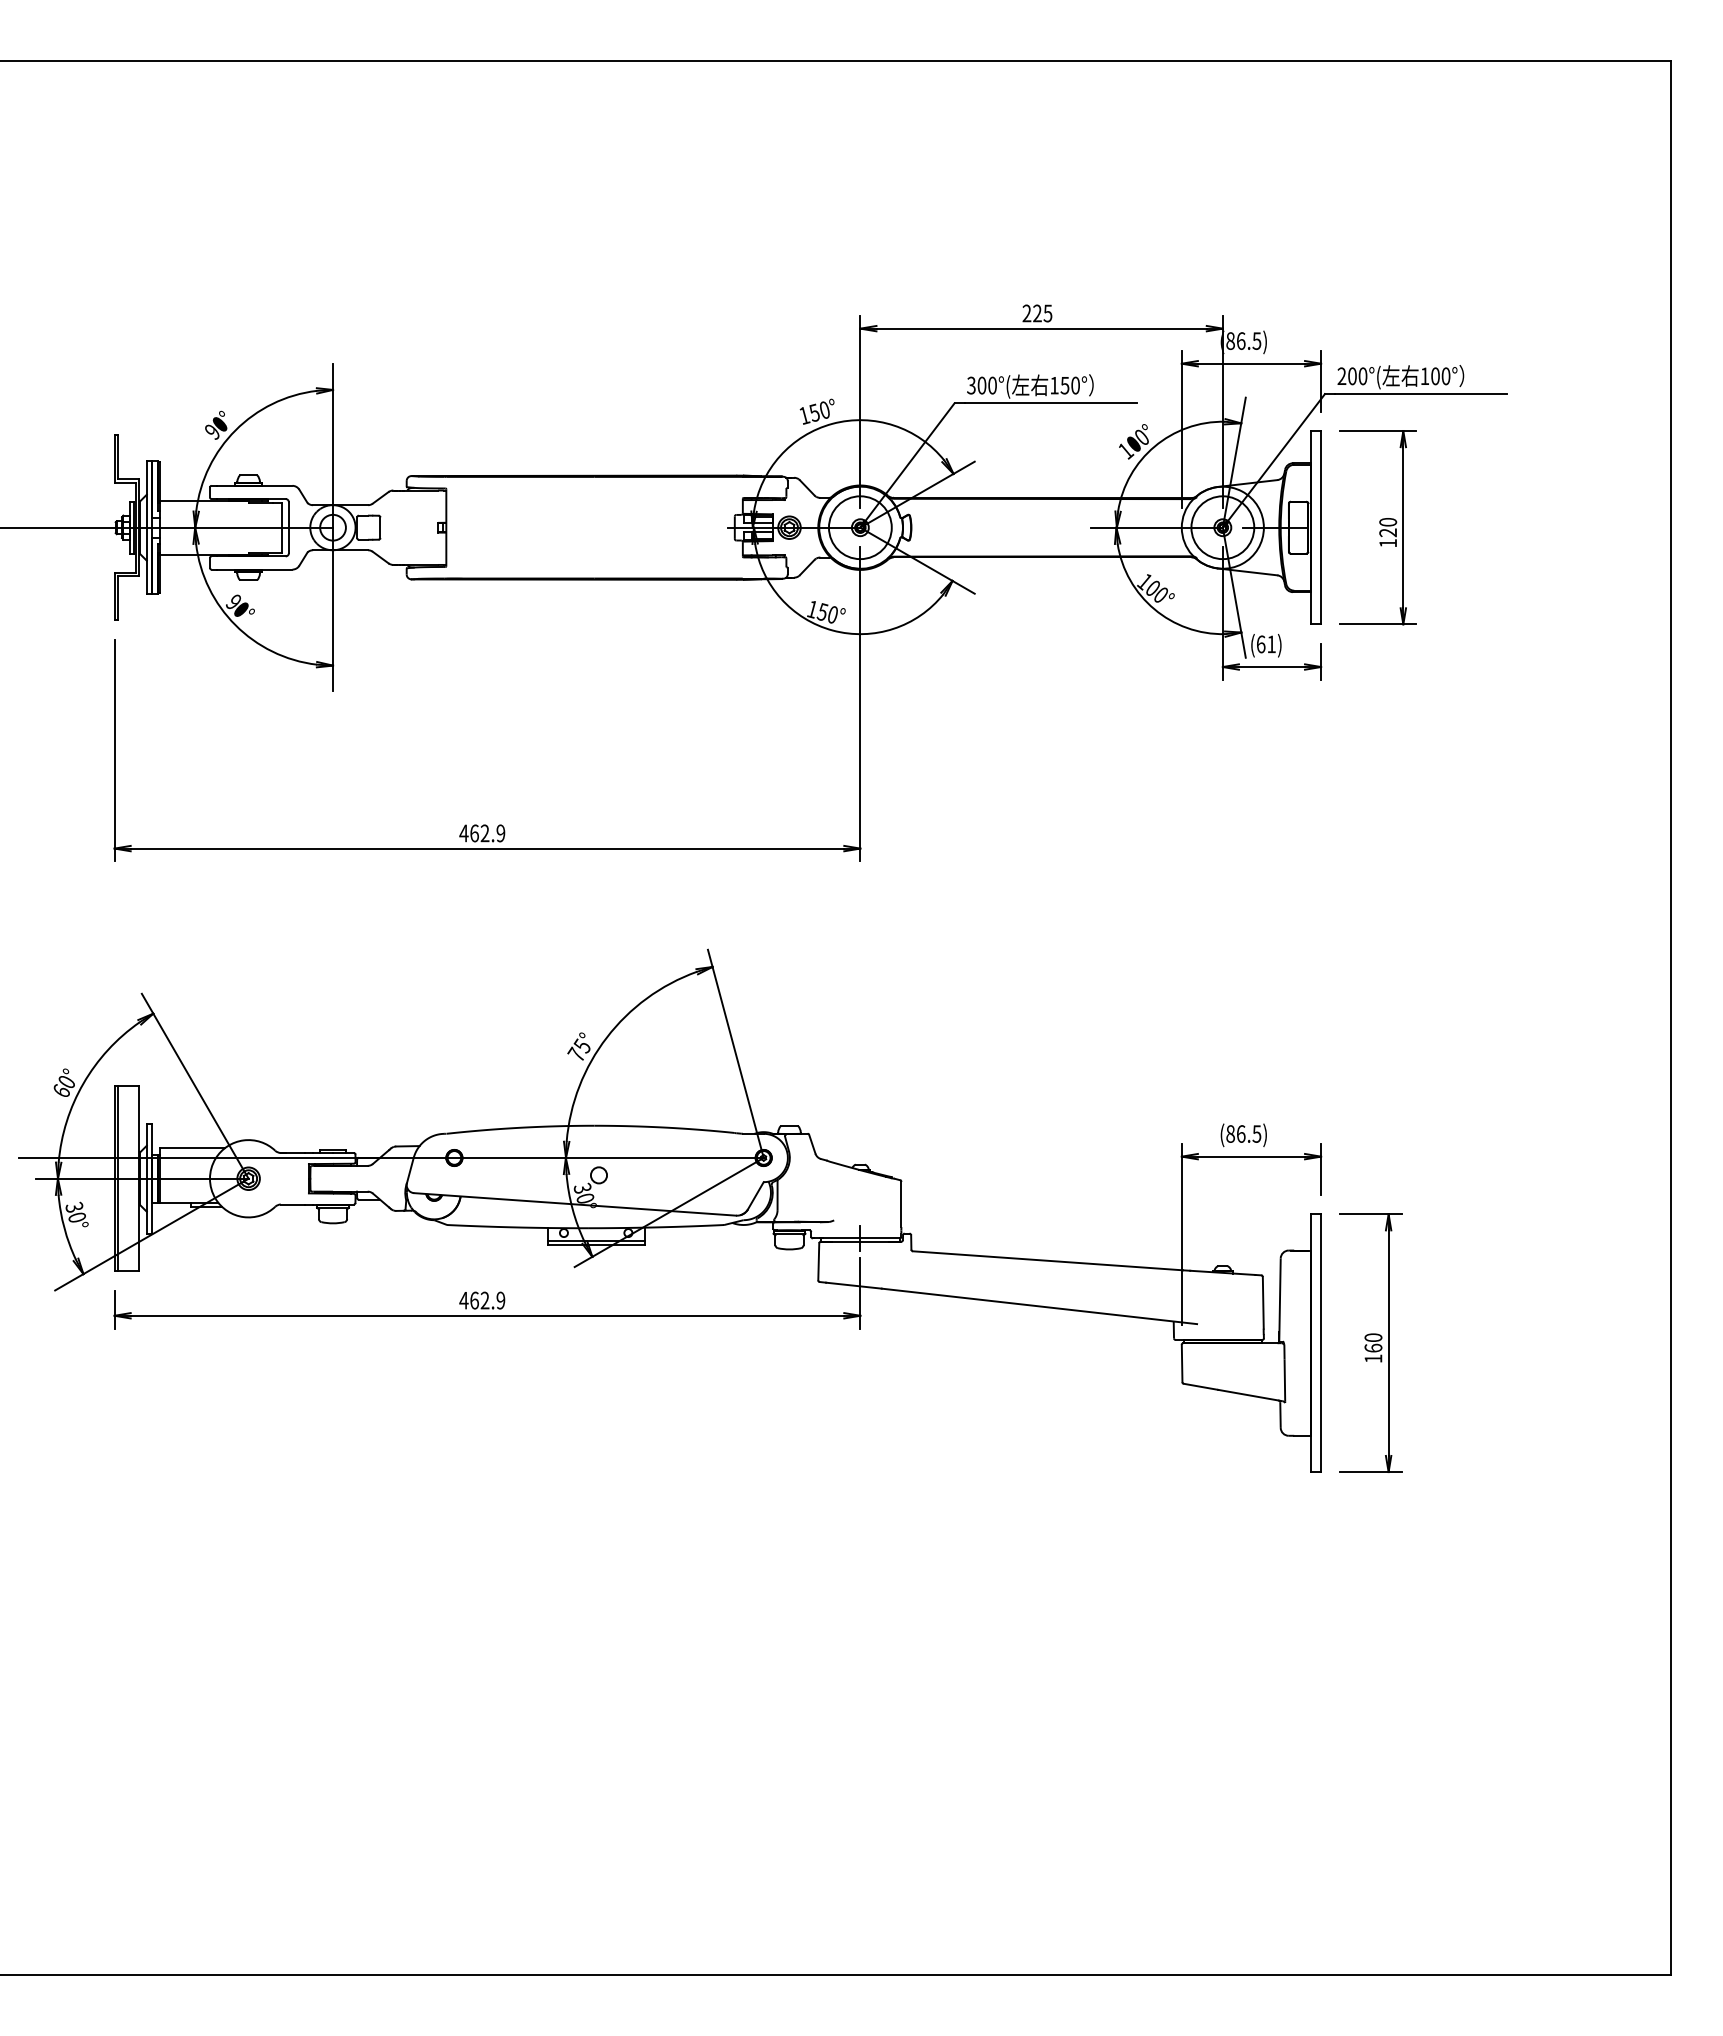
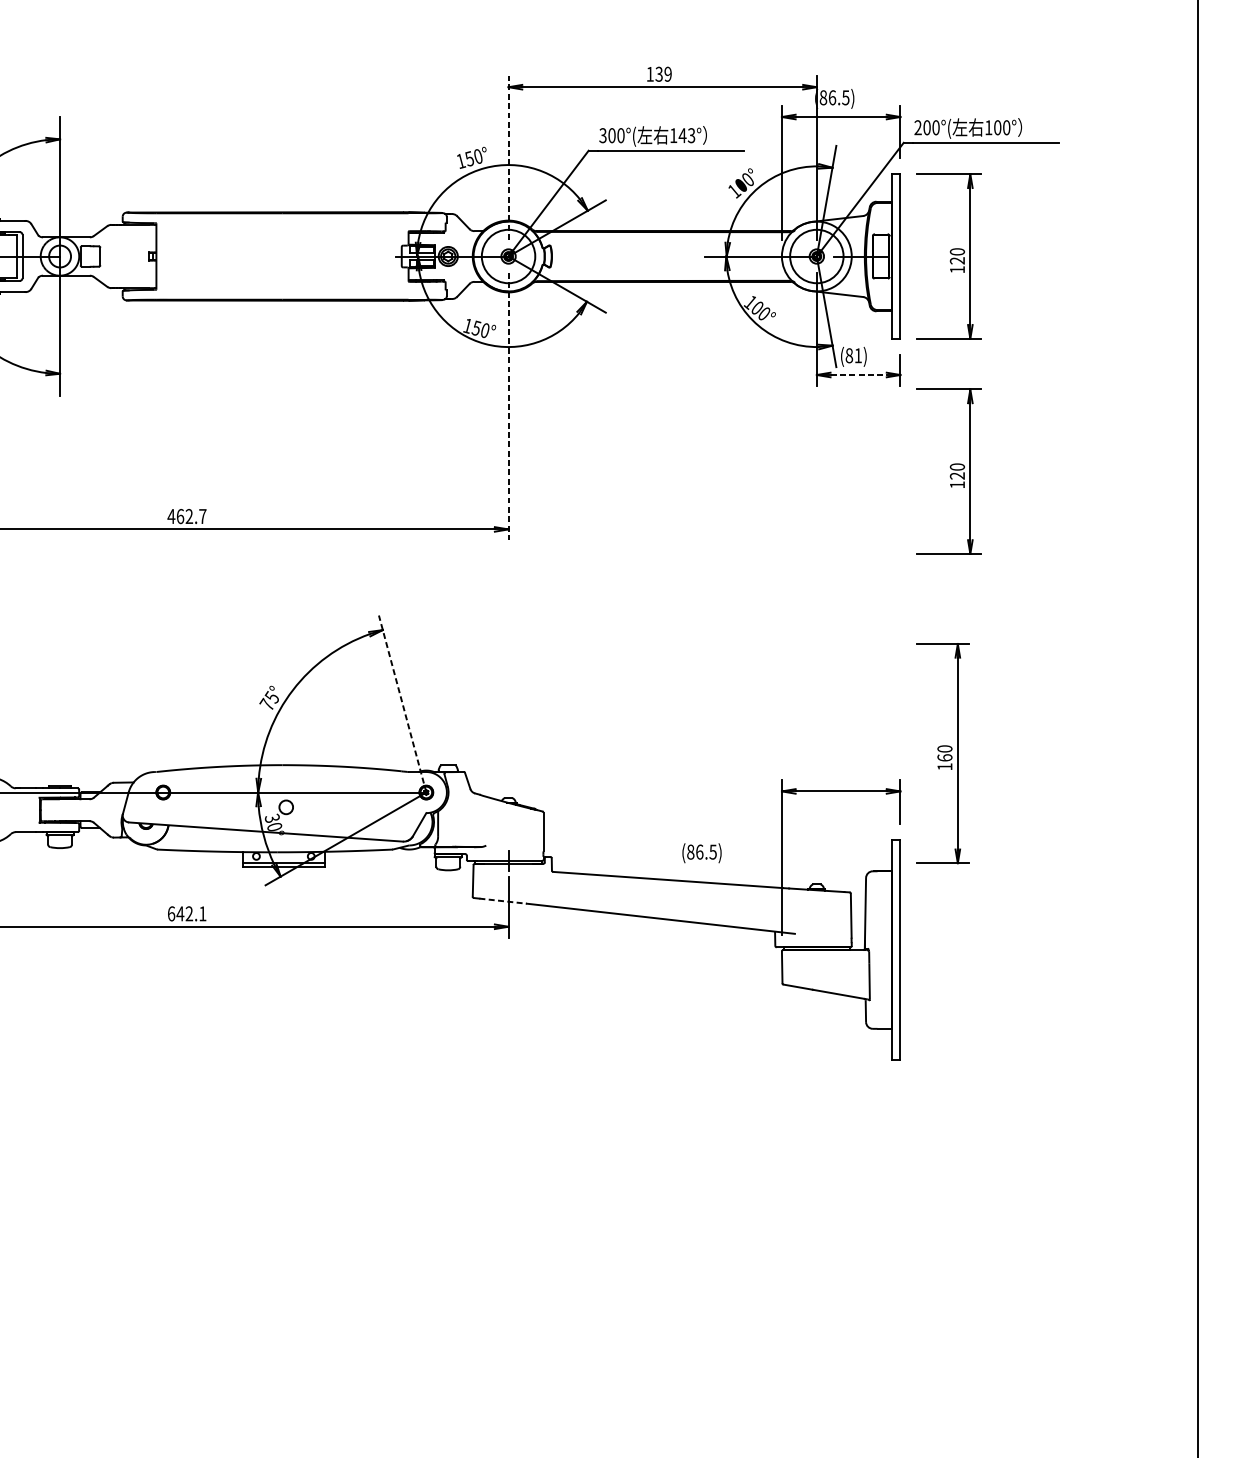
text: (1037, 313) -> (659, 74), 225 -> 139
text: (1069, 385) -> (686, 135), 150° -> 143°
line: (860, 411) -> (508, 157), solid -> dashed
text: (1260, 644) -> (848, 355), (61) -> (81)
line: (1272, 667) -> (859, 375), solid -> dashed
line: (860, 704) -> (508, 406), solid -> dashed
part: (1377, 780) -> (948, 471), added
text: (500, 833) -> (202, 516), 462.9 -> 462.7
line: (735, 1053) -> (402, 703), solid -> dashed
text: (1243, 1135) -> (701, 853), moved
line: (853, 1285) -> (502, 901), solid -> dashed
text: (482, 1300) -> (187, 913), 462.9 -> 642.1
part: (1370, 1342) -> (942, 753), moved

